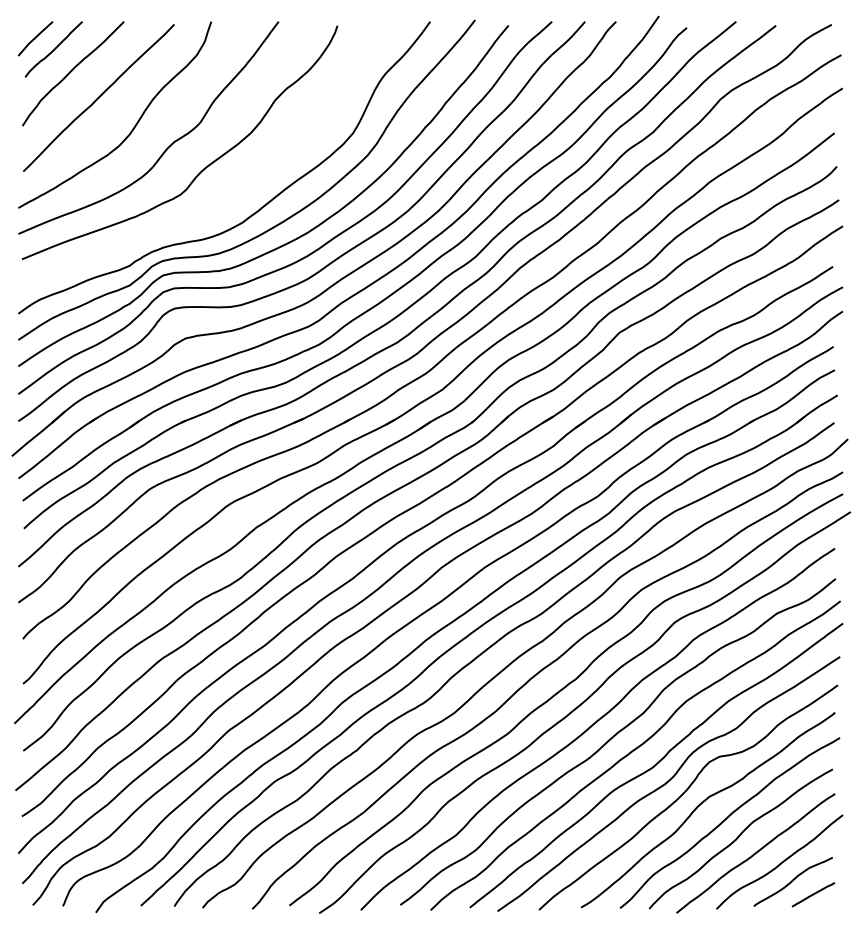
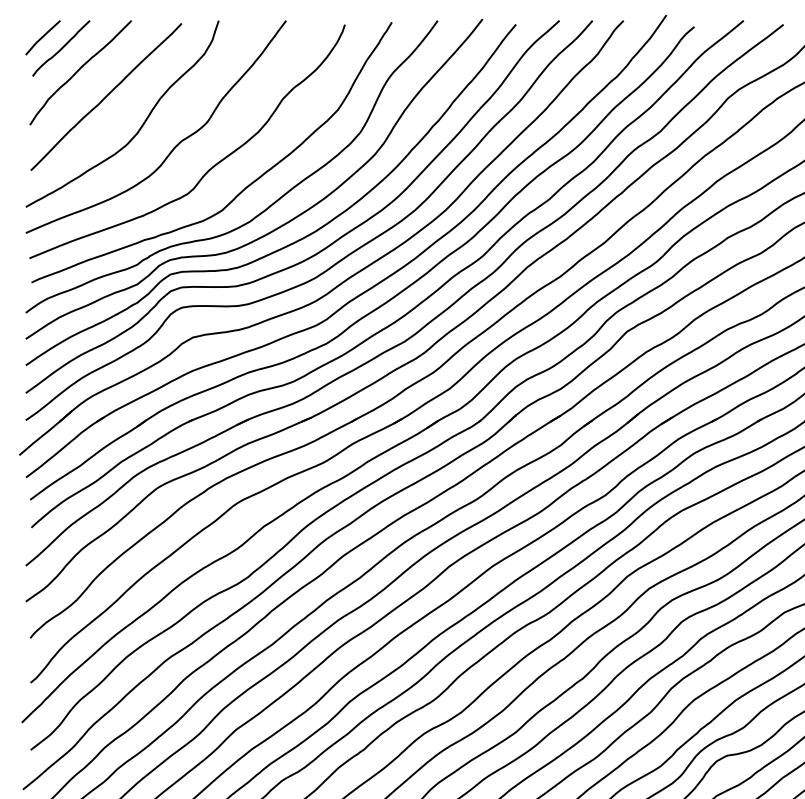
curve: (238, 187) -> (245, 186), added

